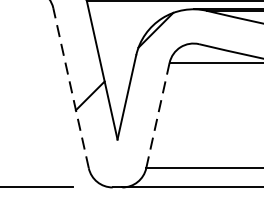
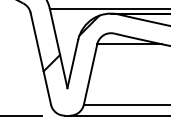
line: (70, 87) -> (40, 58), dashed -> solid
line: (157, 115) -> (90, 74), dashed -> solid

